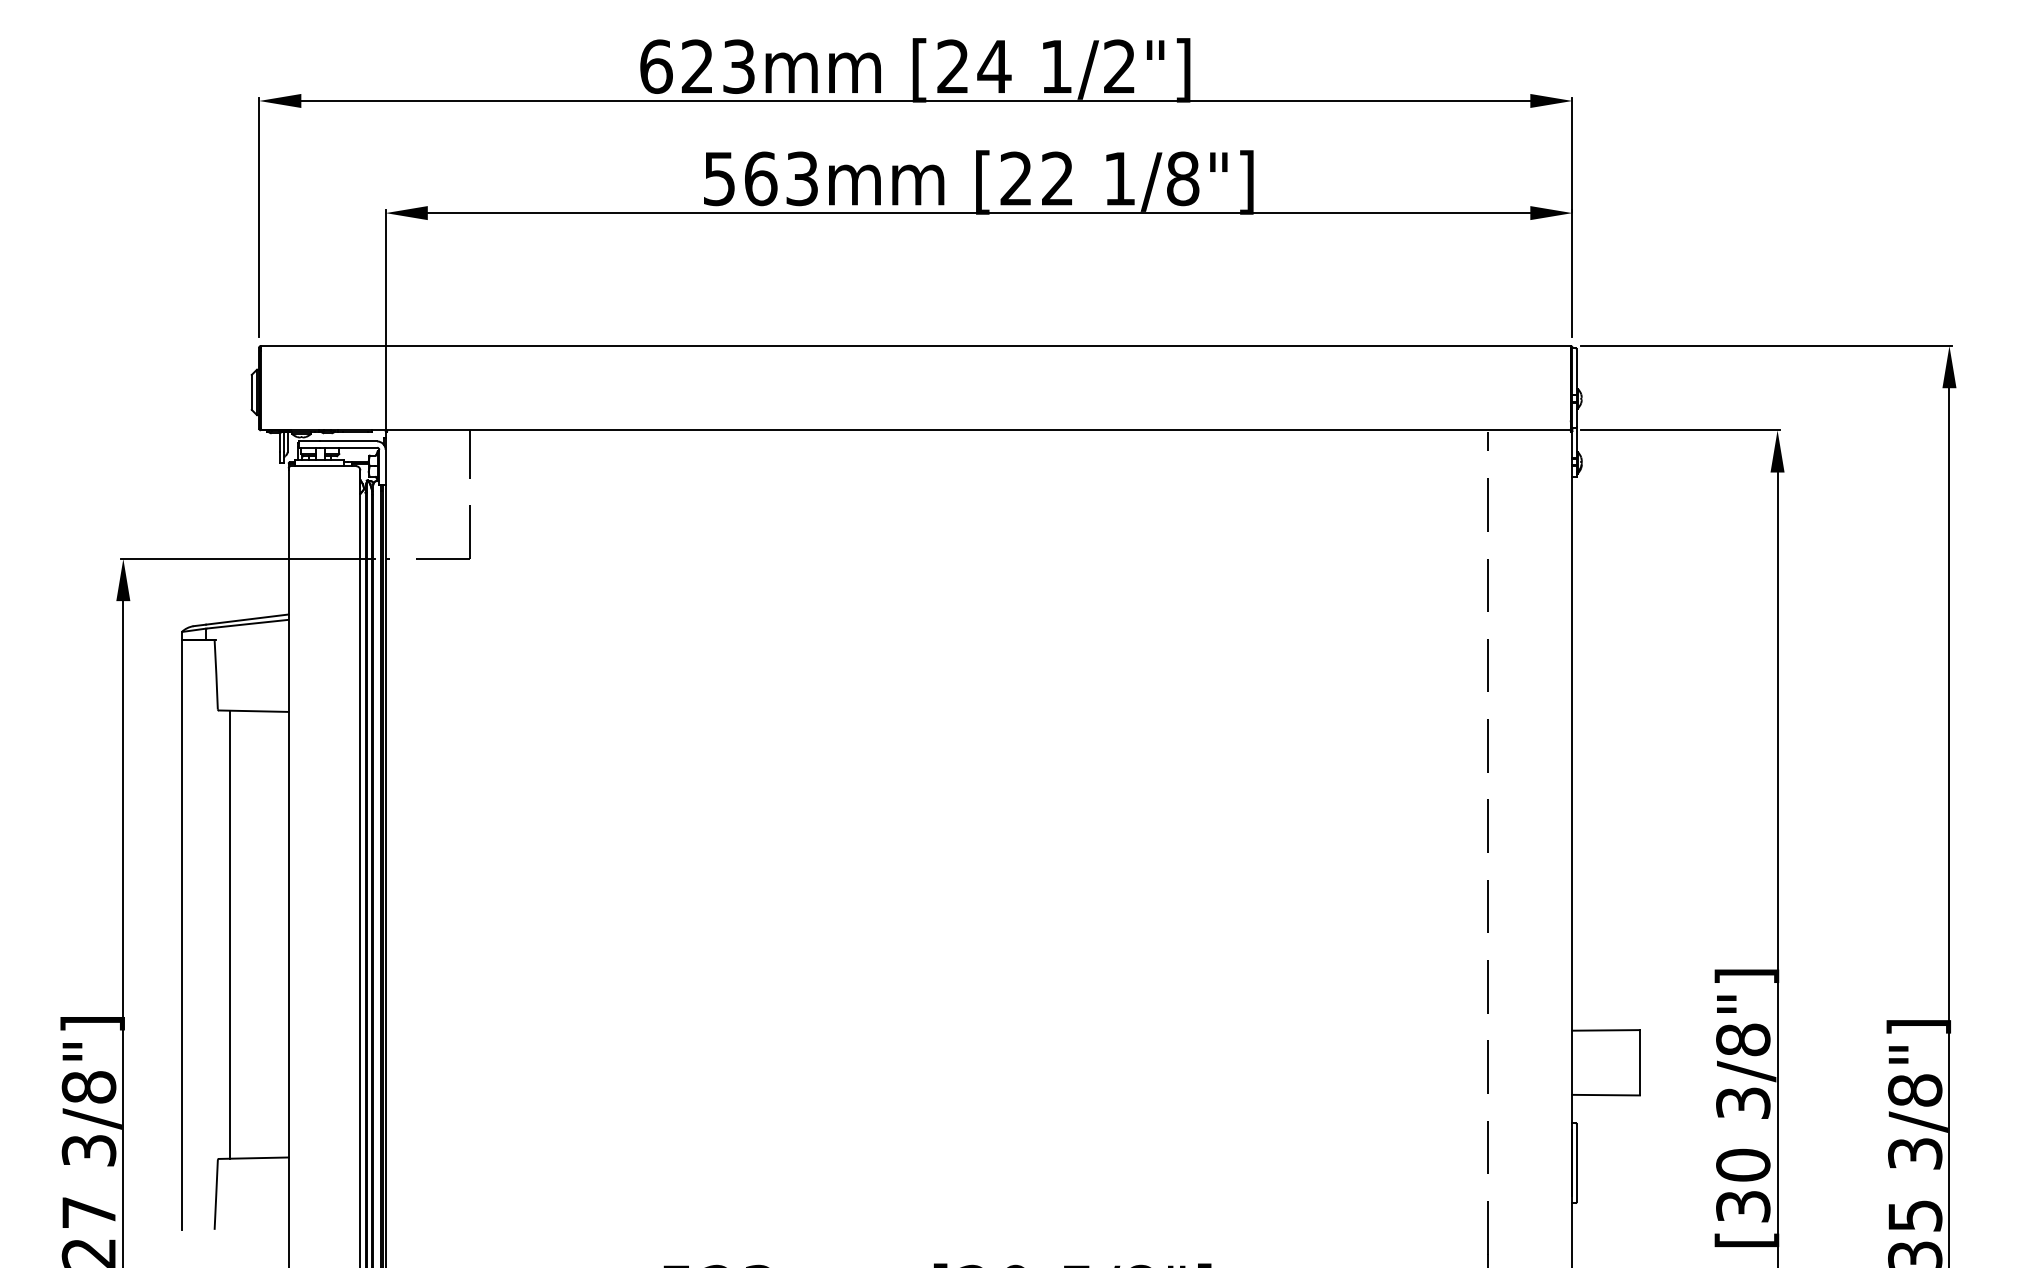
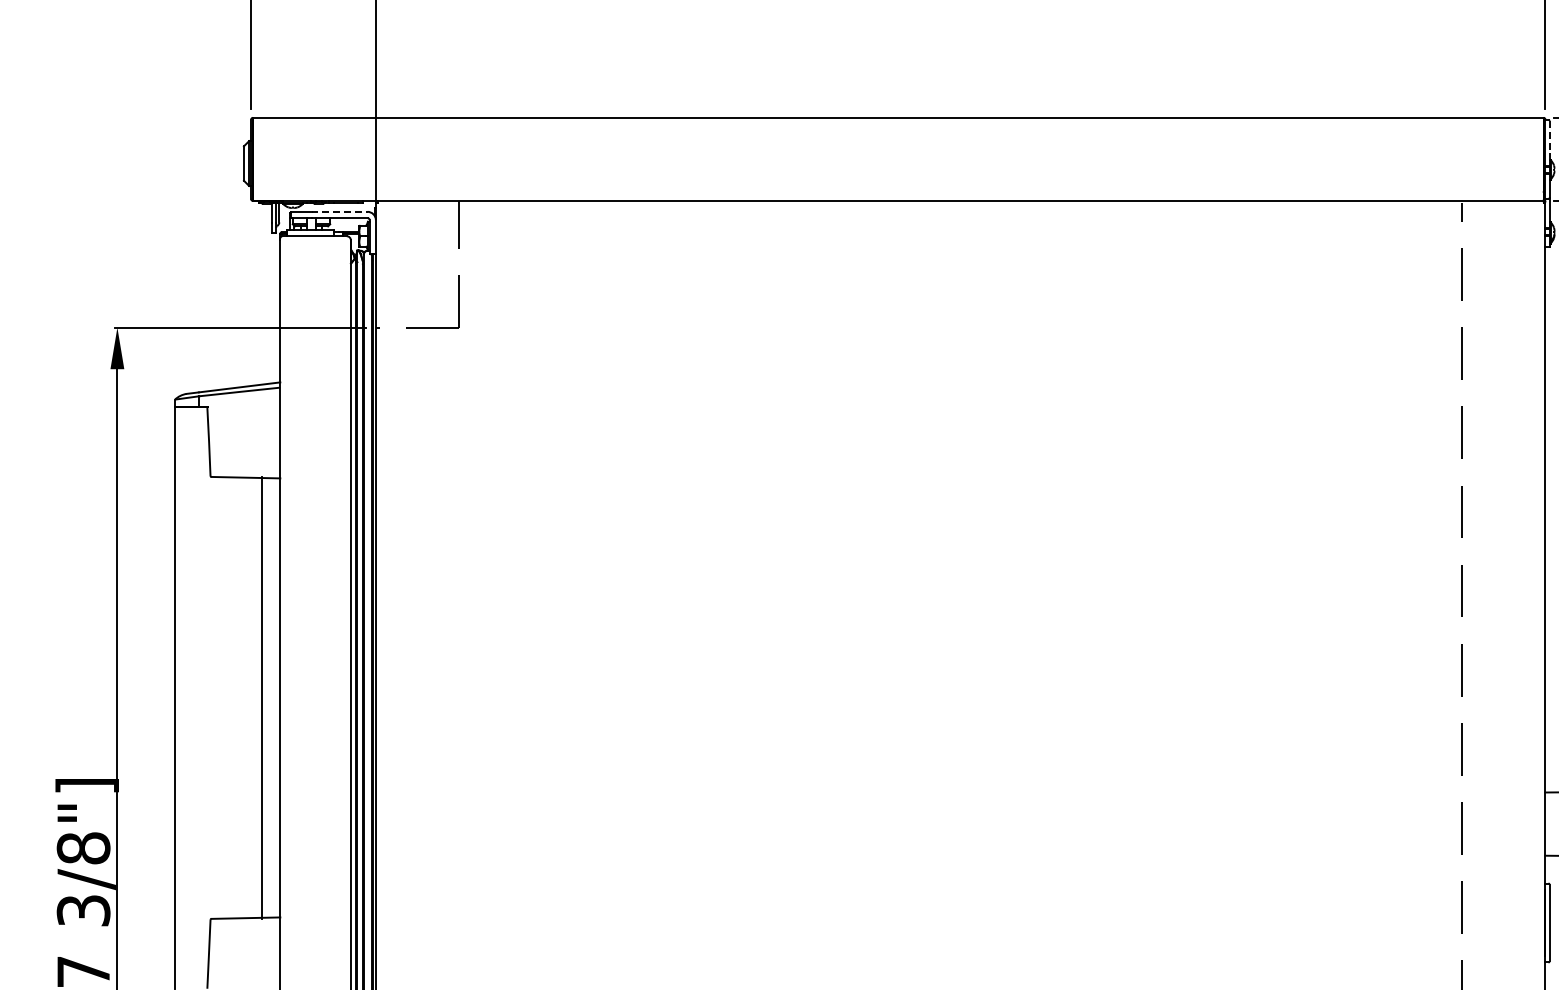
line: (1576, 369) -> (1549, 140), solid -> dashed
line: (349, 441) -> (340, 211), solid -> dashed
line: (230, 934) -> (262, 697), moved

